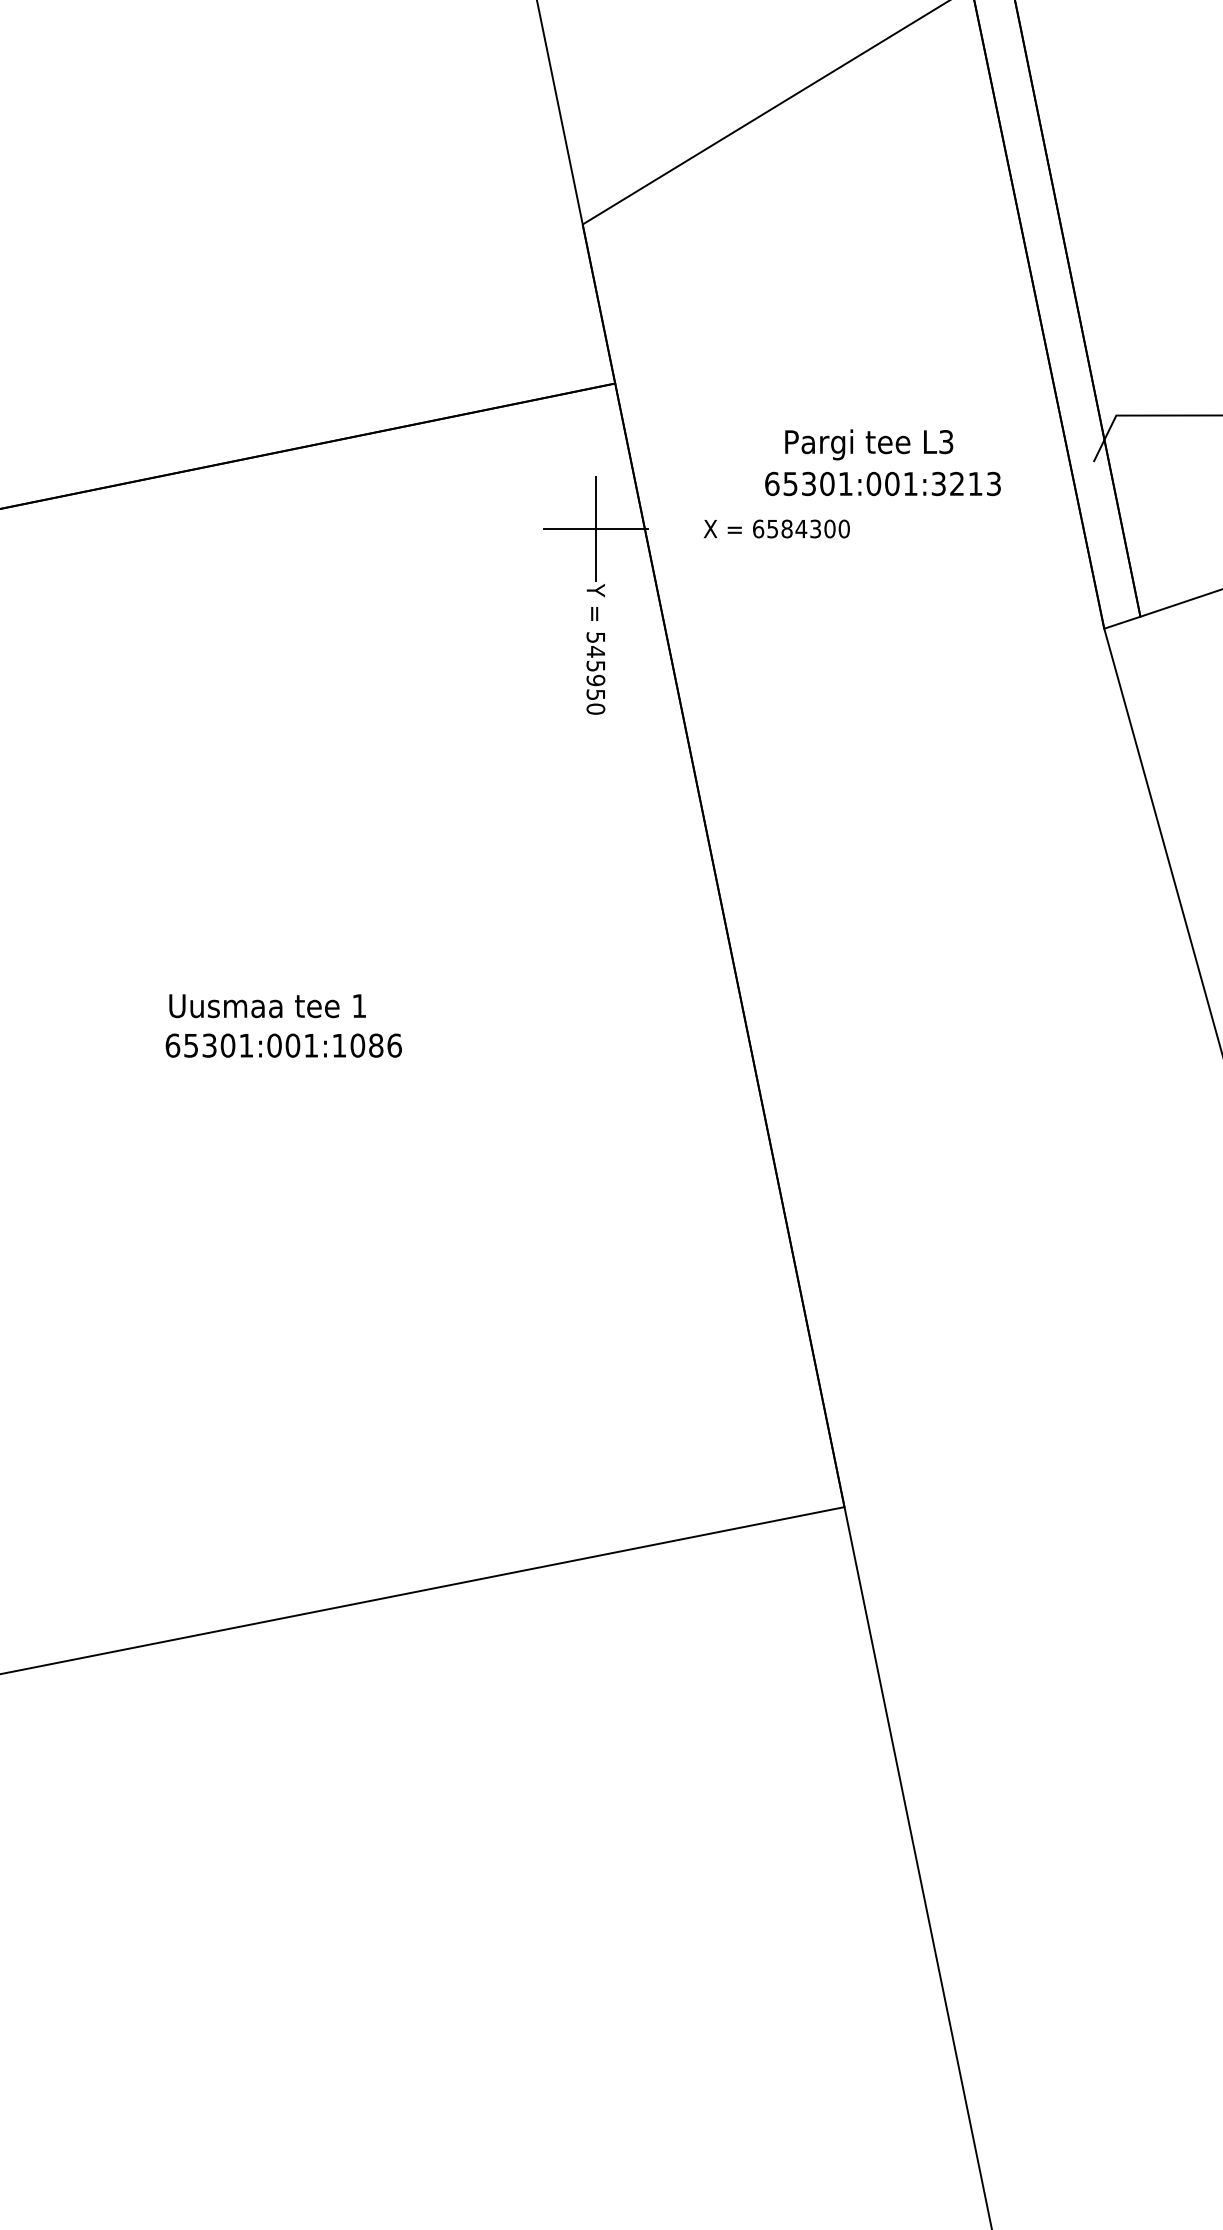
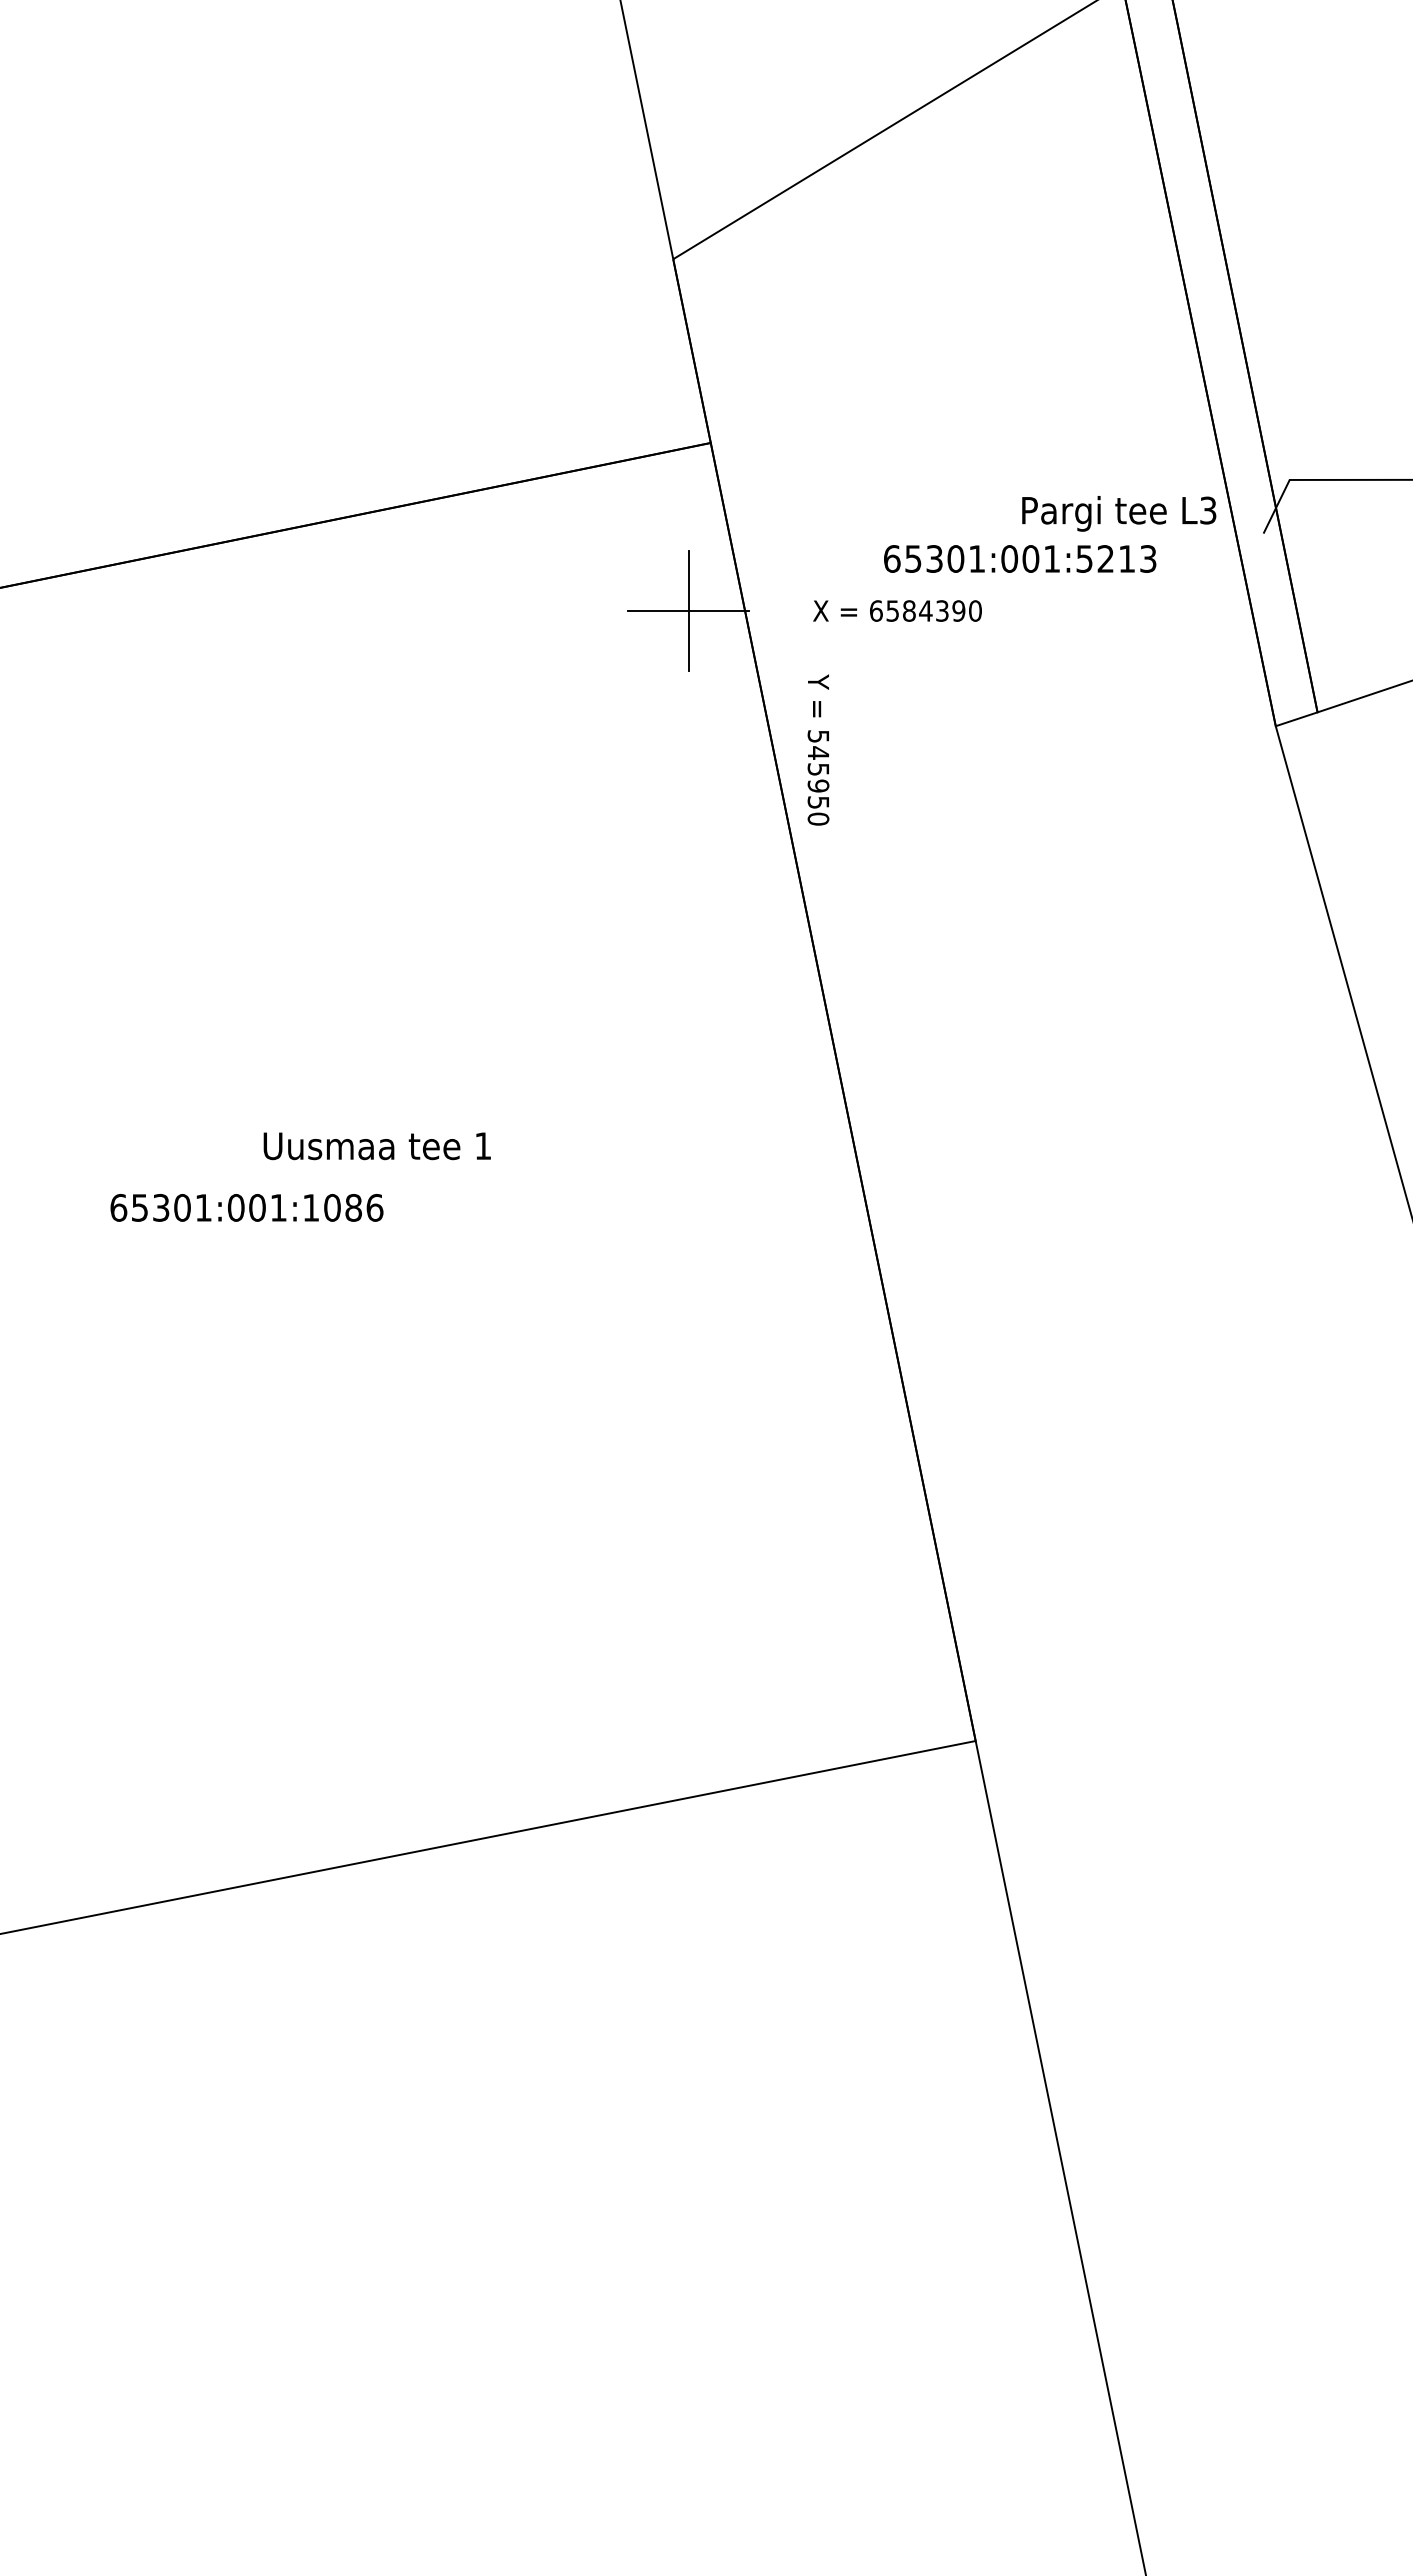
text: (869, 444) -> (1119, 513), moved
text: (938, 483) -> (1084, 558), 65301:001:3213 -> 65301:001:5213
text: (829, 528) -> (958, 610), 6584300 -> 6584390
text: (595, 648) -> (818, 749), moved
text: (266, 1006) -> (376, 1146), moved
text: (283, 1045) -> (246, 1207), moved

